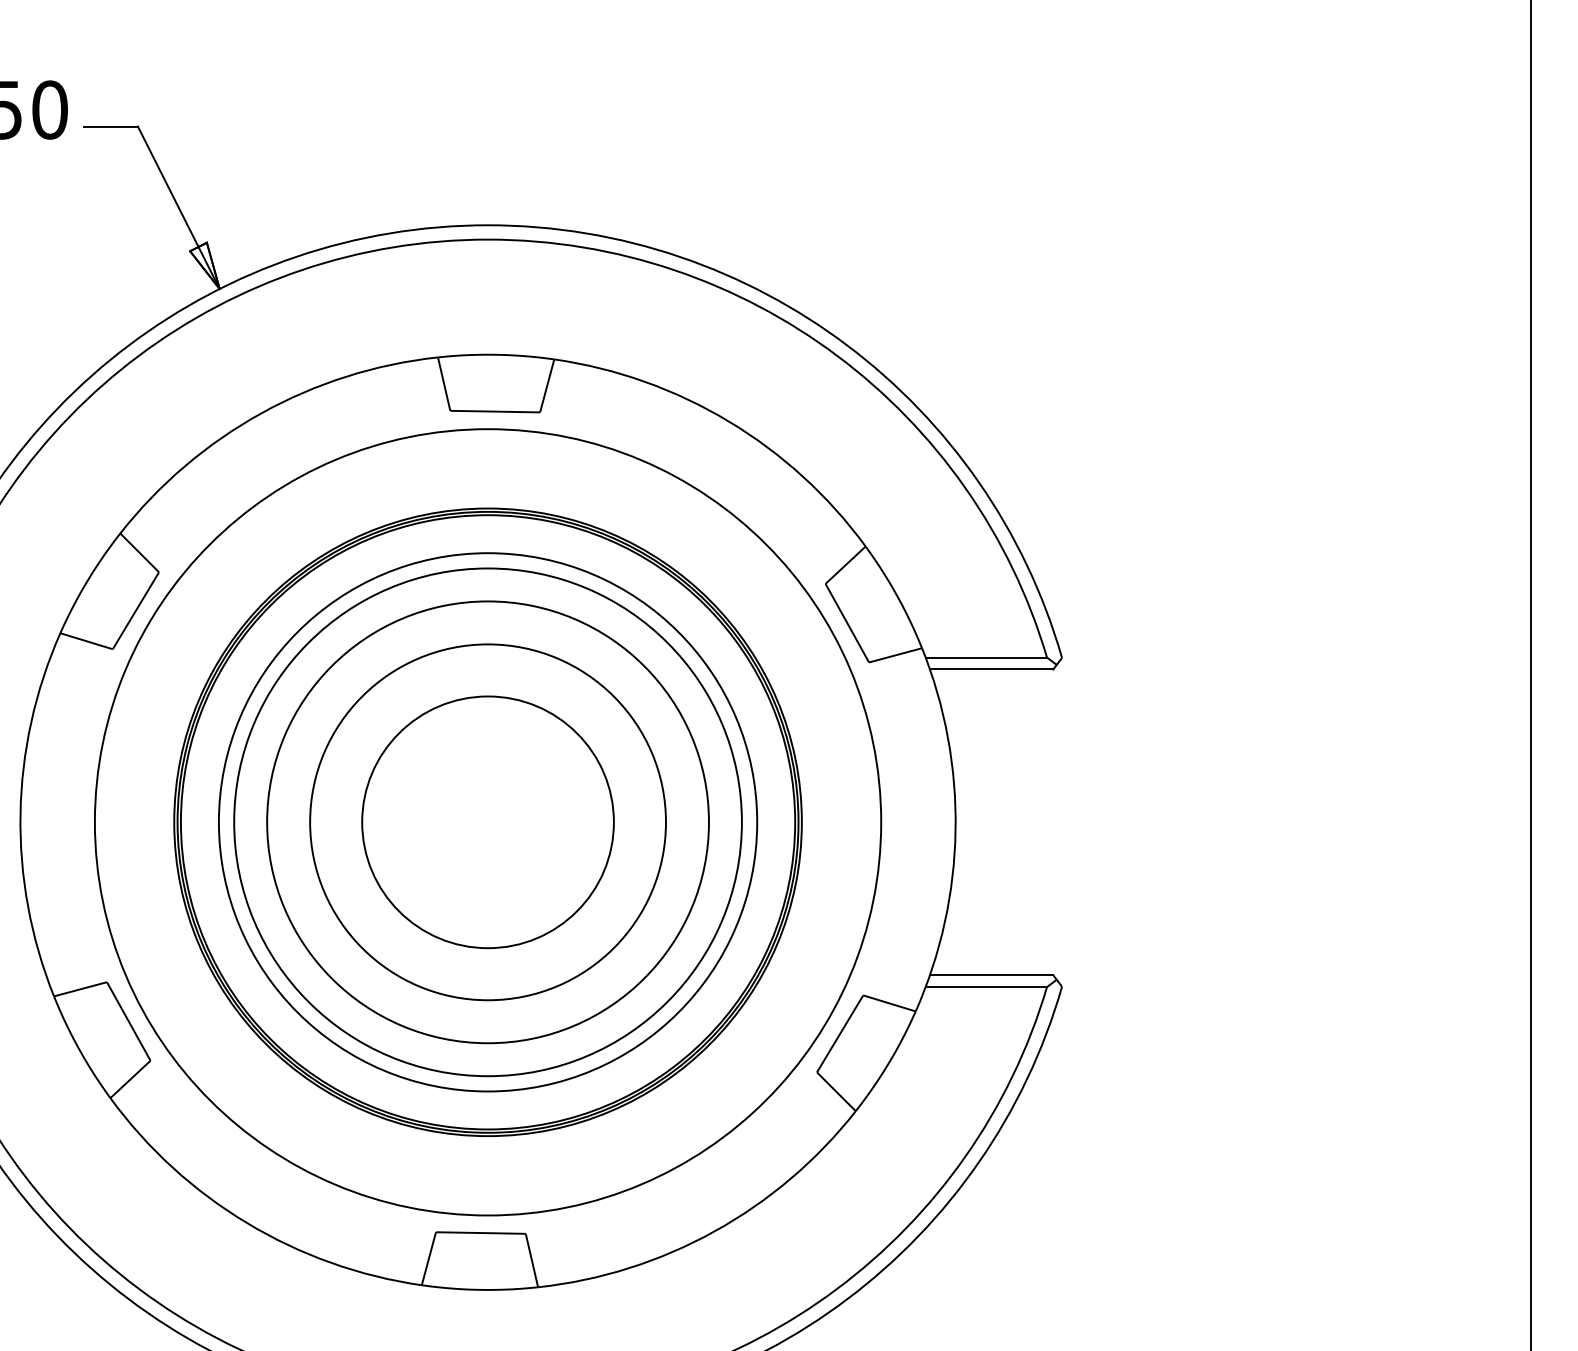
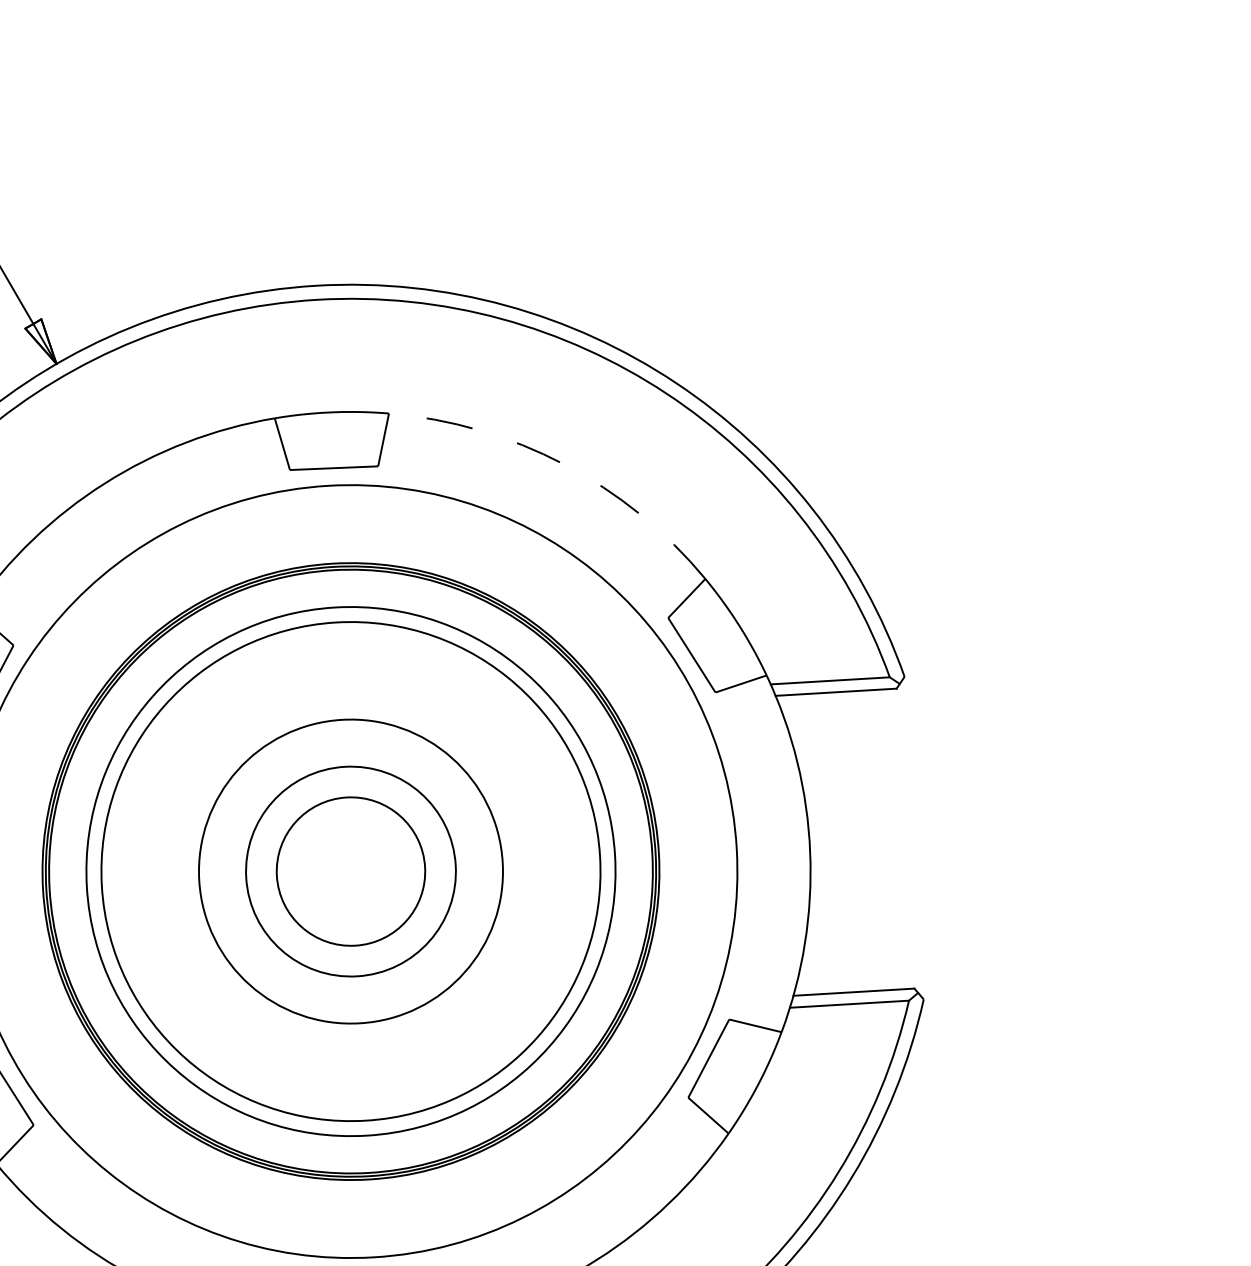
arc: (728, 421) -> (563, 464), solid -> dashed
circle: (487, 822) -> (350, 871), size x0.6
circle: (487, 822) -> (350, 871), size x0.6
circle: (487, 822) -> (350, 871), size x0.7

